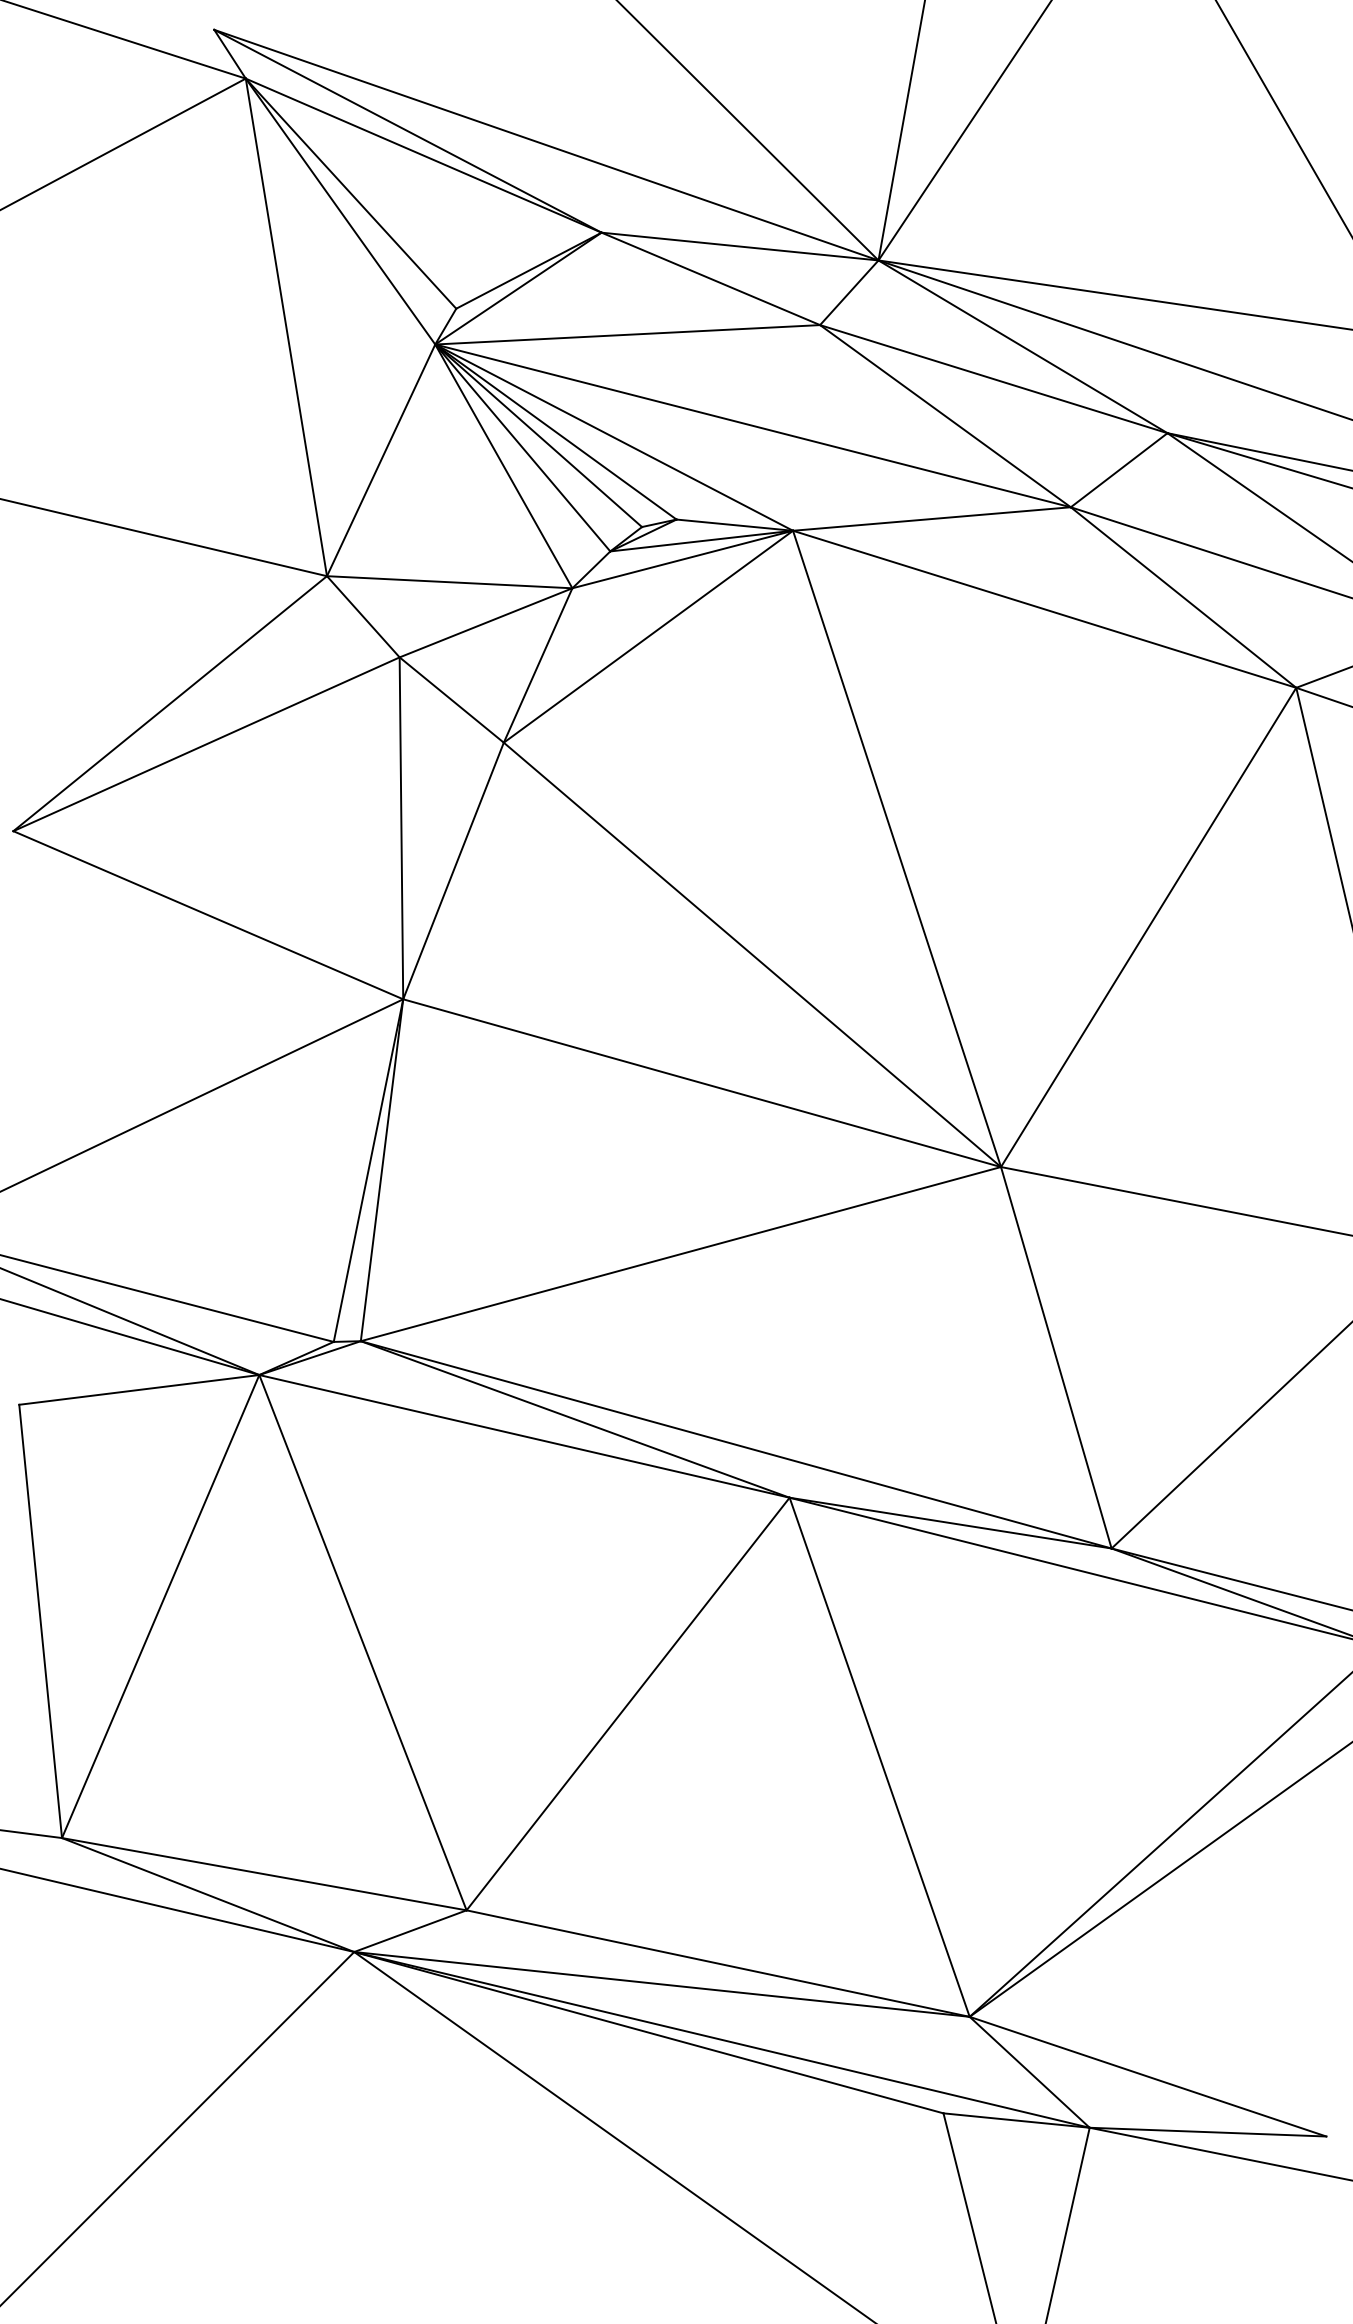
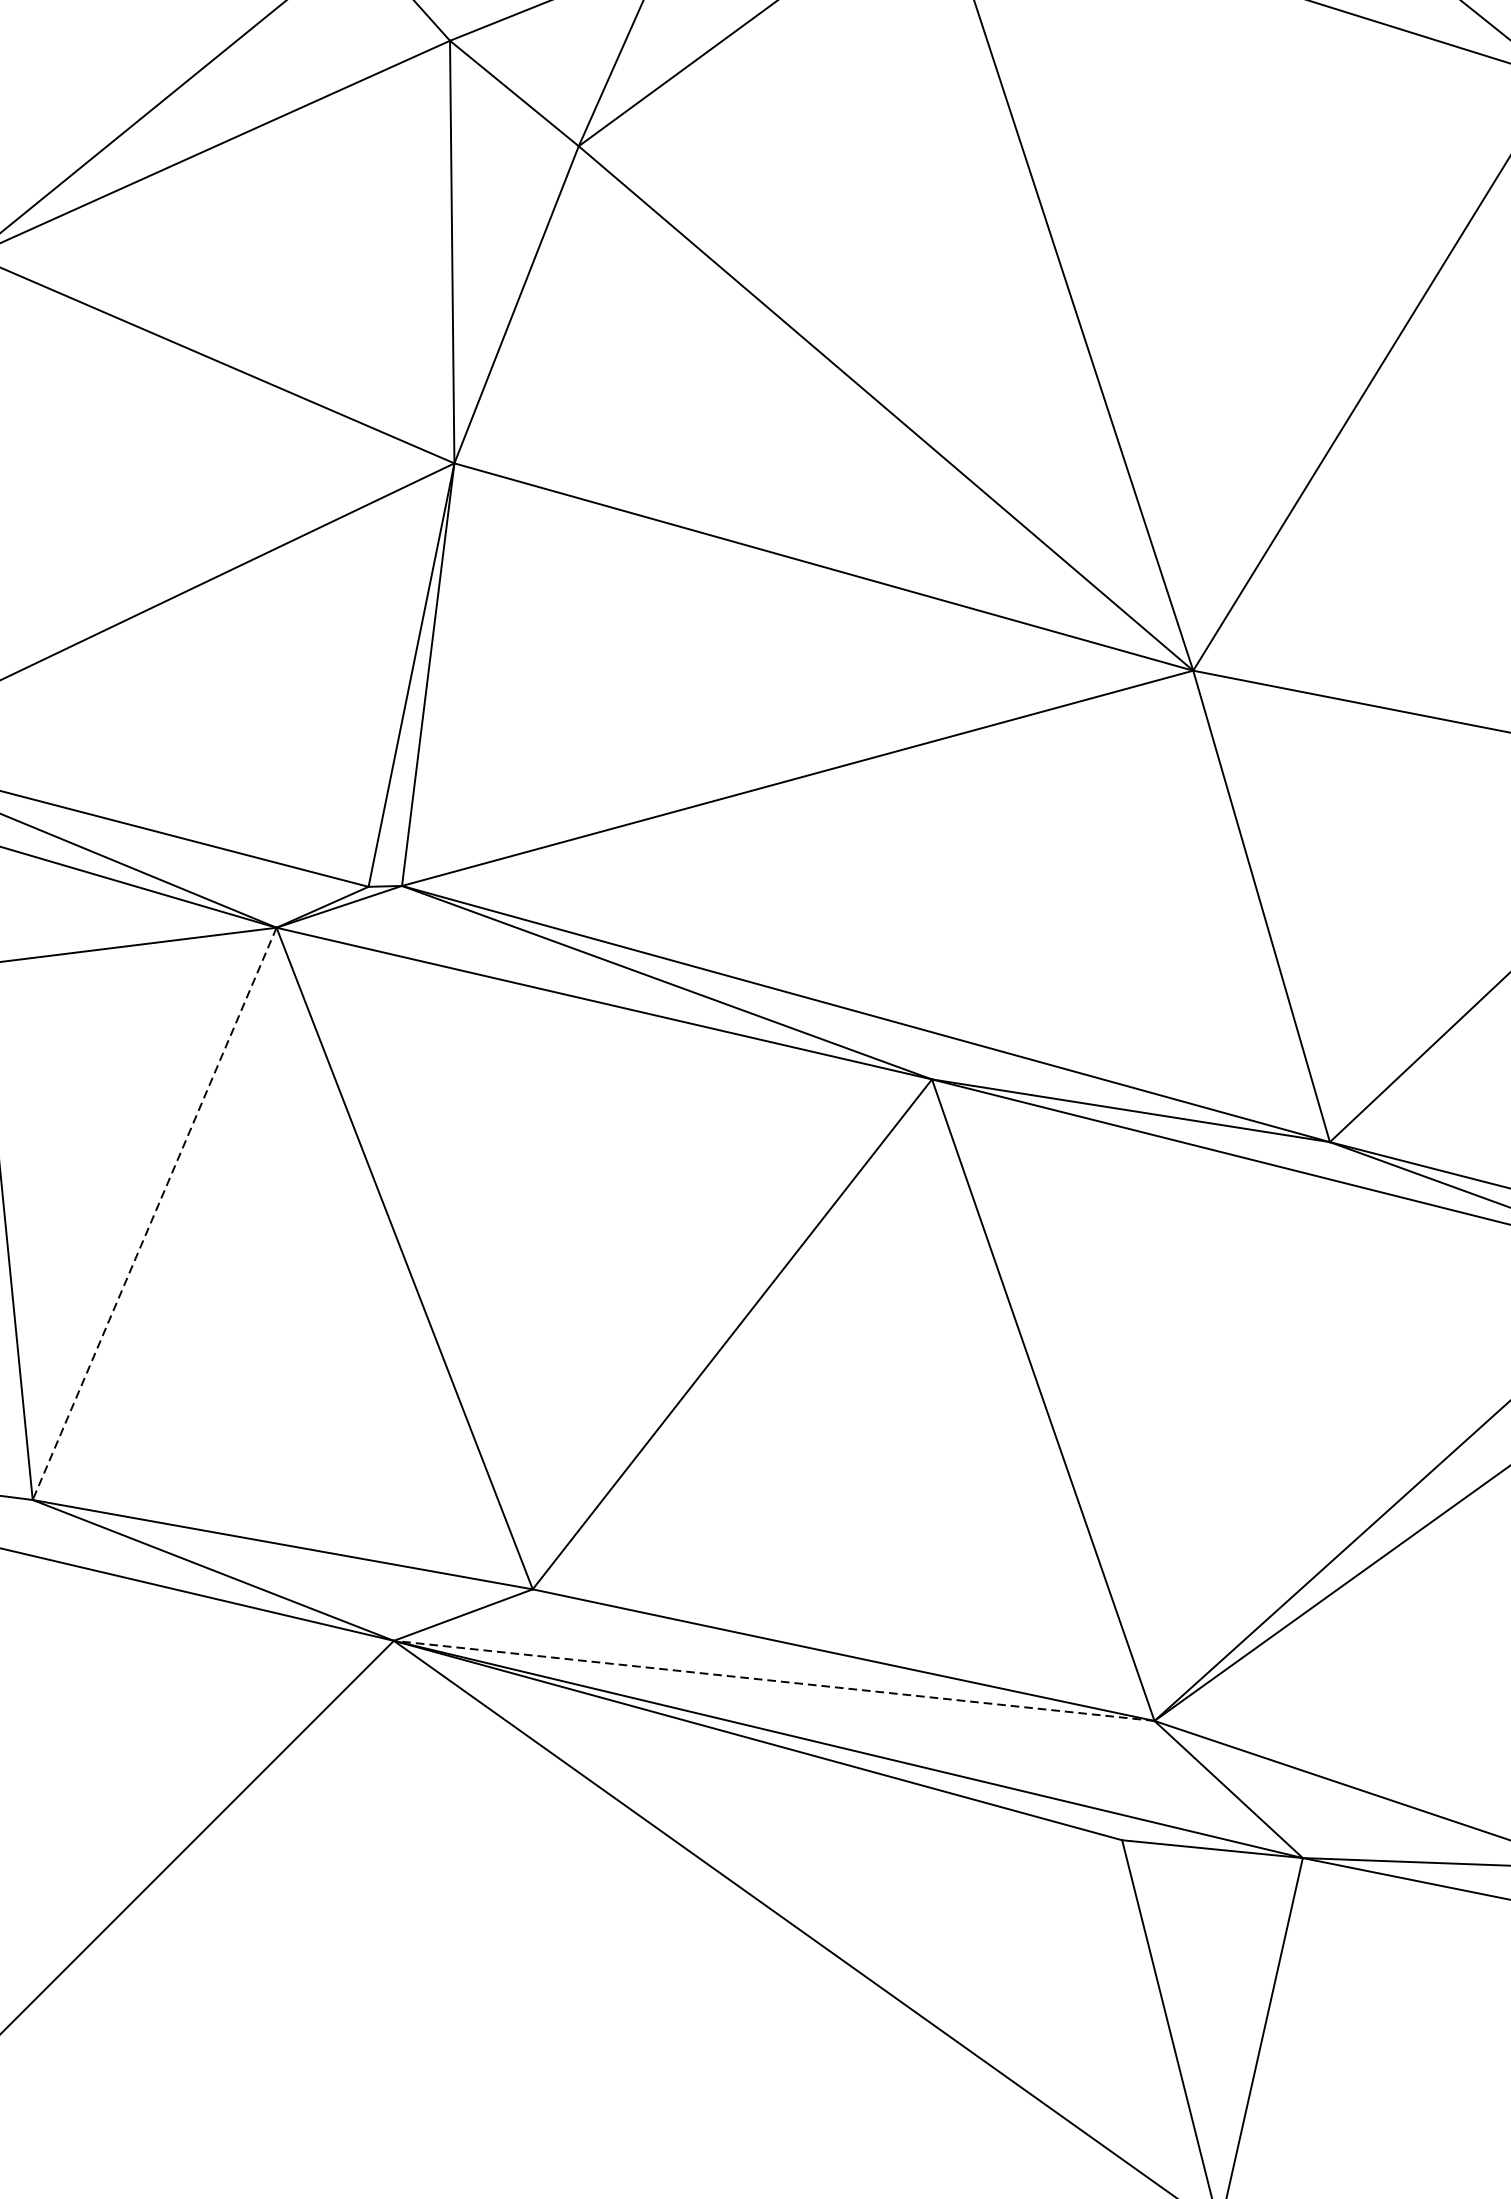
line: (160, 1606) -> (154, 1213), solid -> dashed
line: (661, 1984) -> (773, 1680), solid -> dashed

